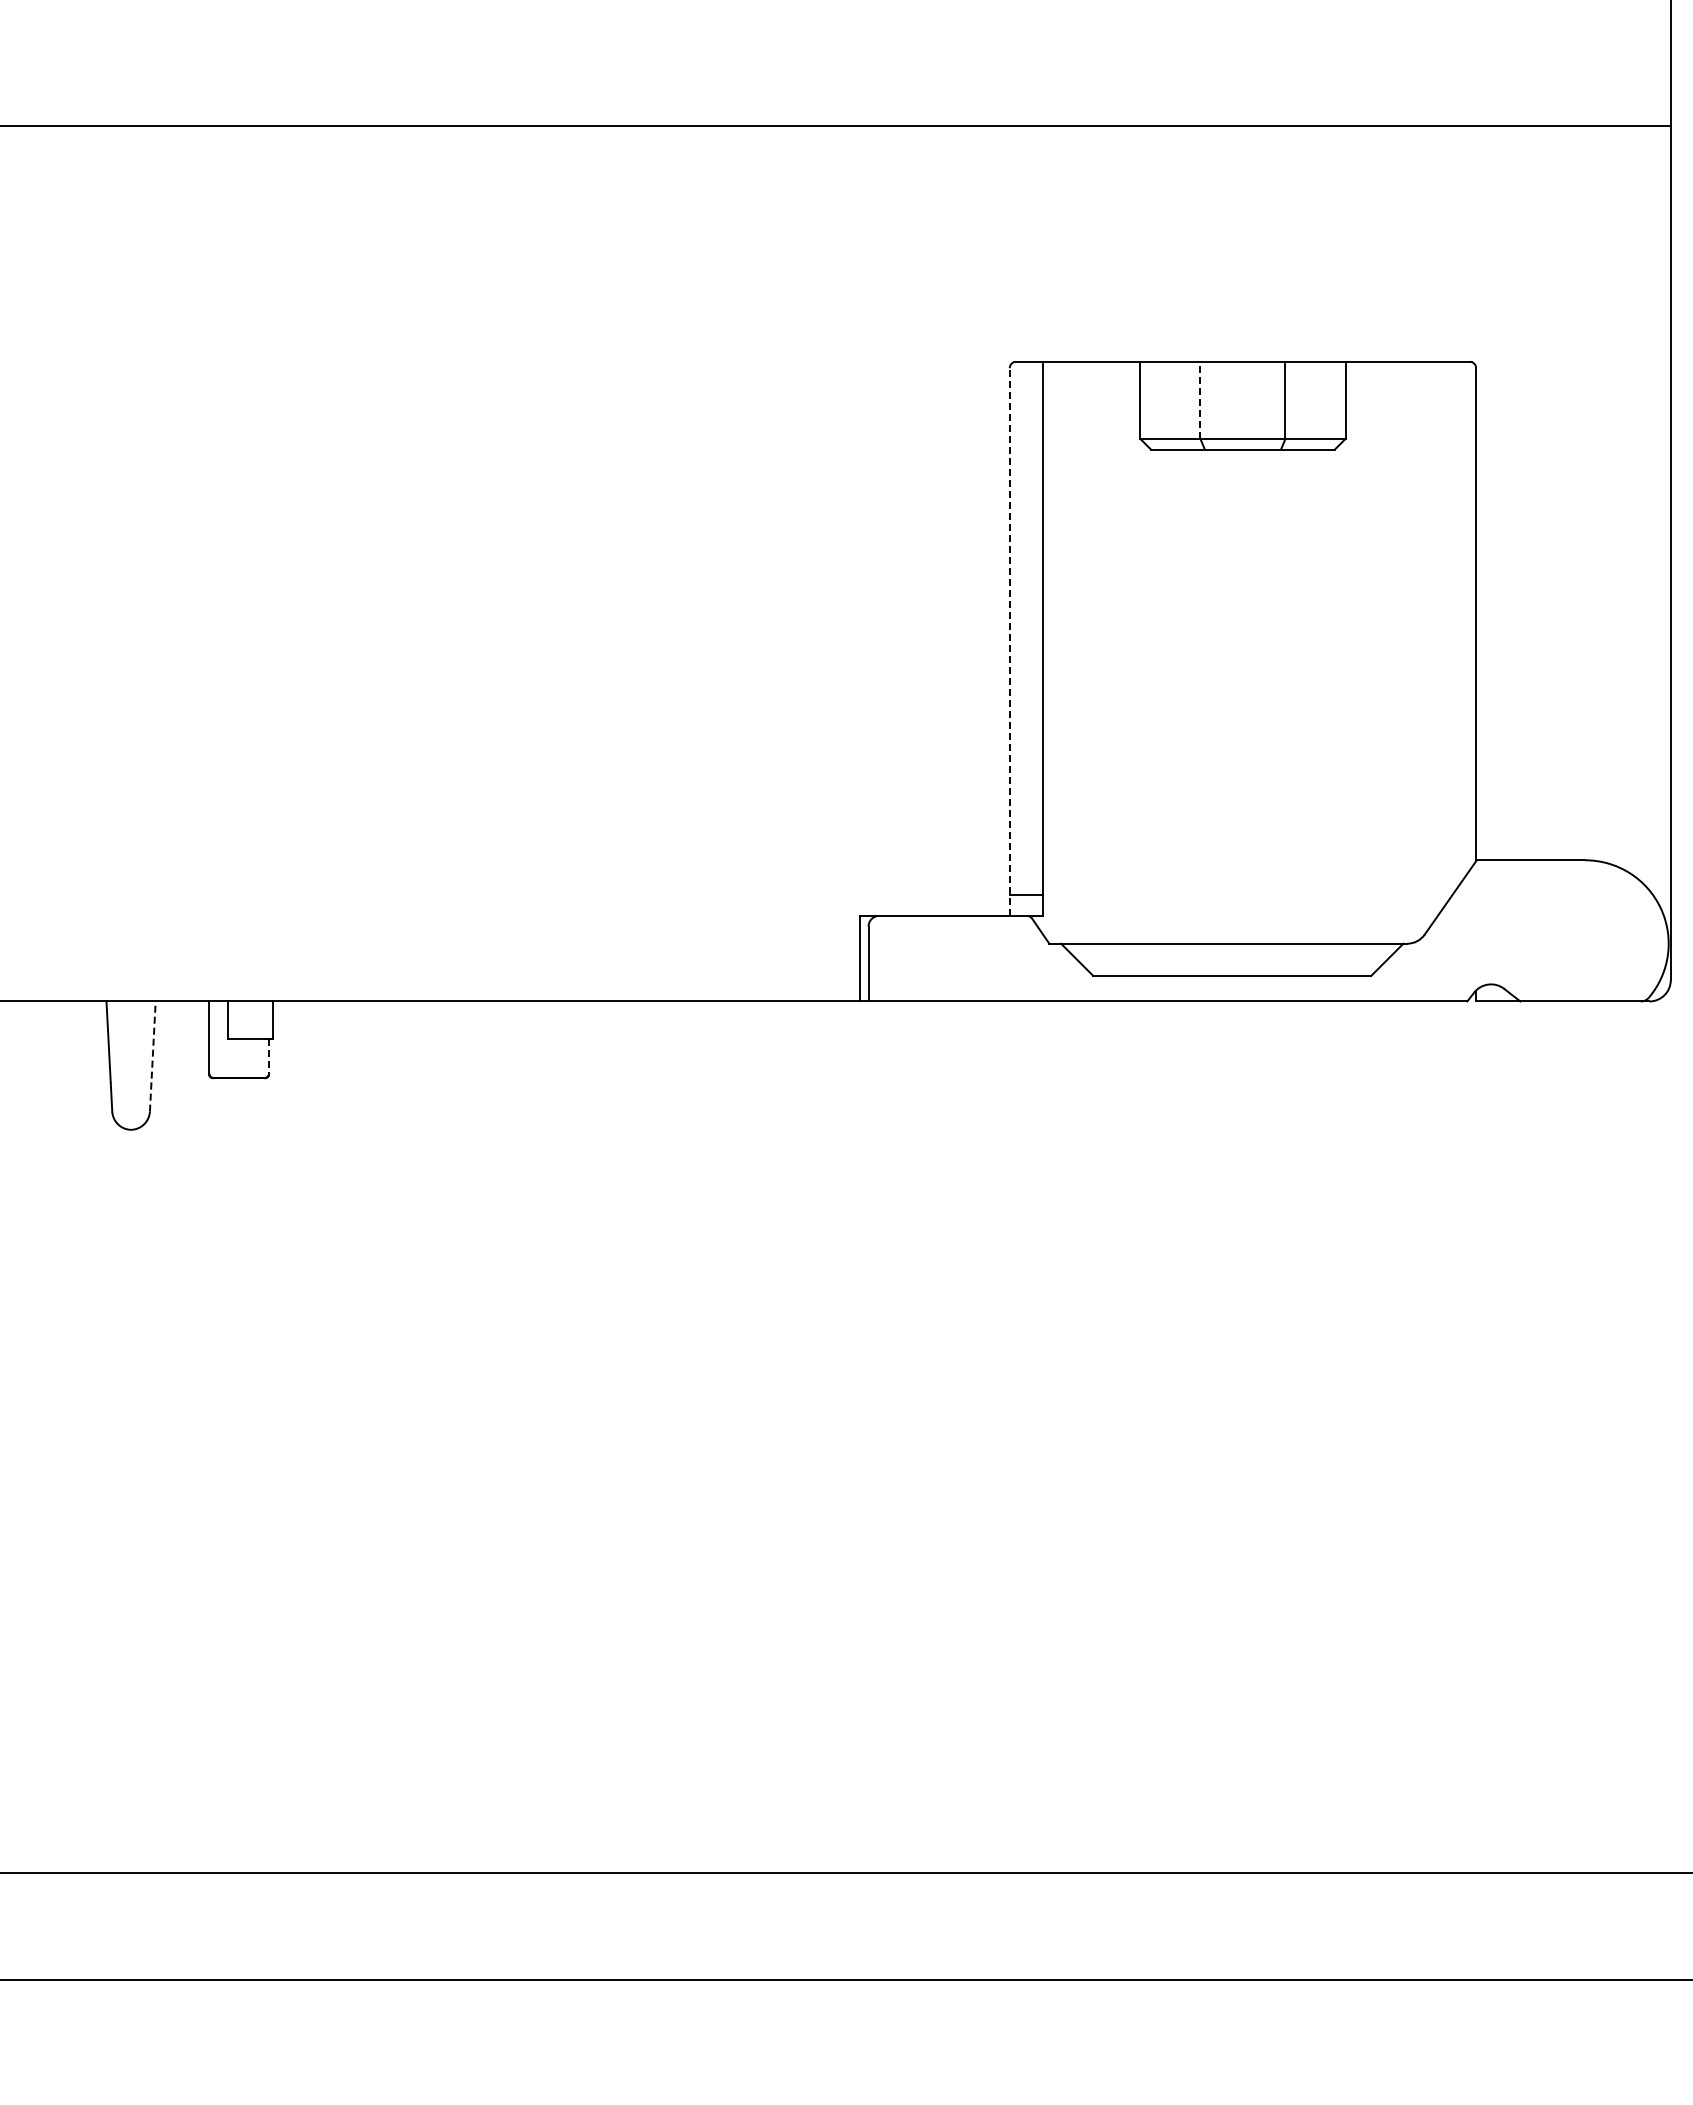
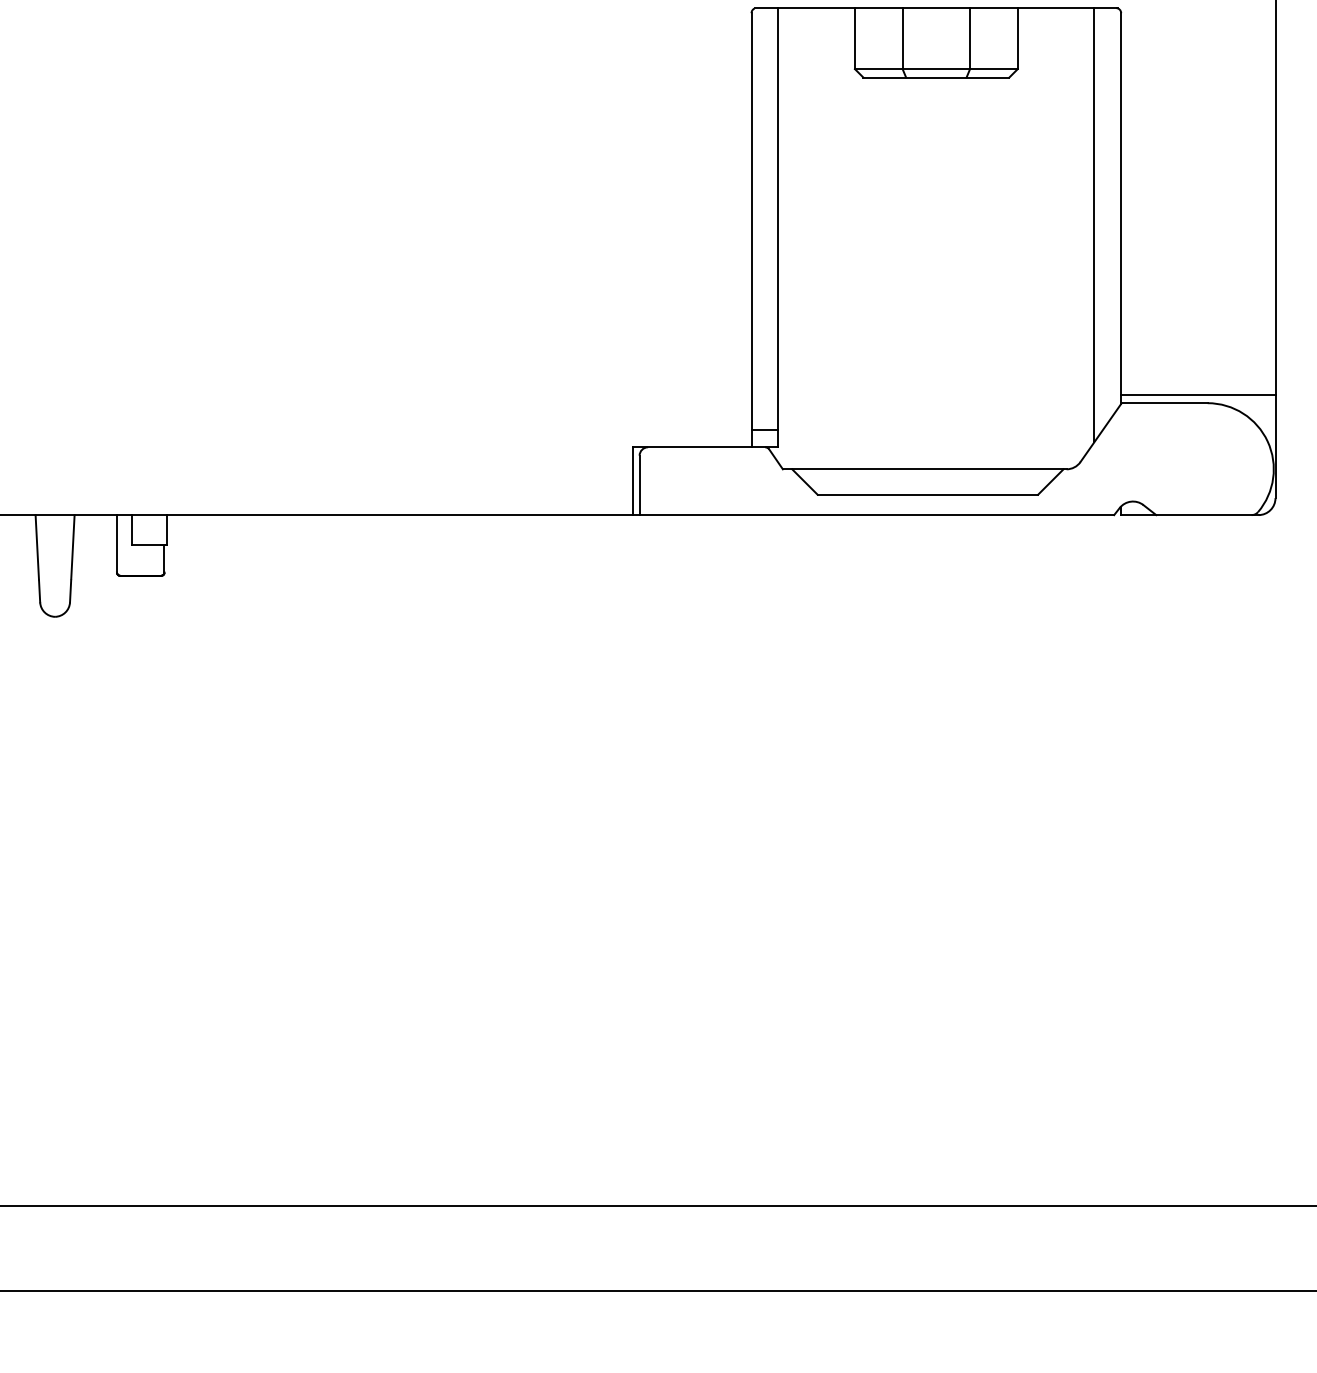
line: (1200, 400) -> (902, 38), dashed -> solid
line: (1442, 635) -> (1094, 225), added
line: (1009, 642) -> (751, 230), dashed -> solid
line: (1573, 849) -> (1198, 394), added
line: (152, 1056) -> (72, 558), dashed -> solid
line: (269, 1056) -> (164, 558), dashed -> solid

